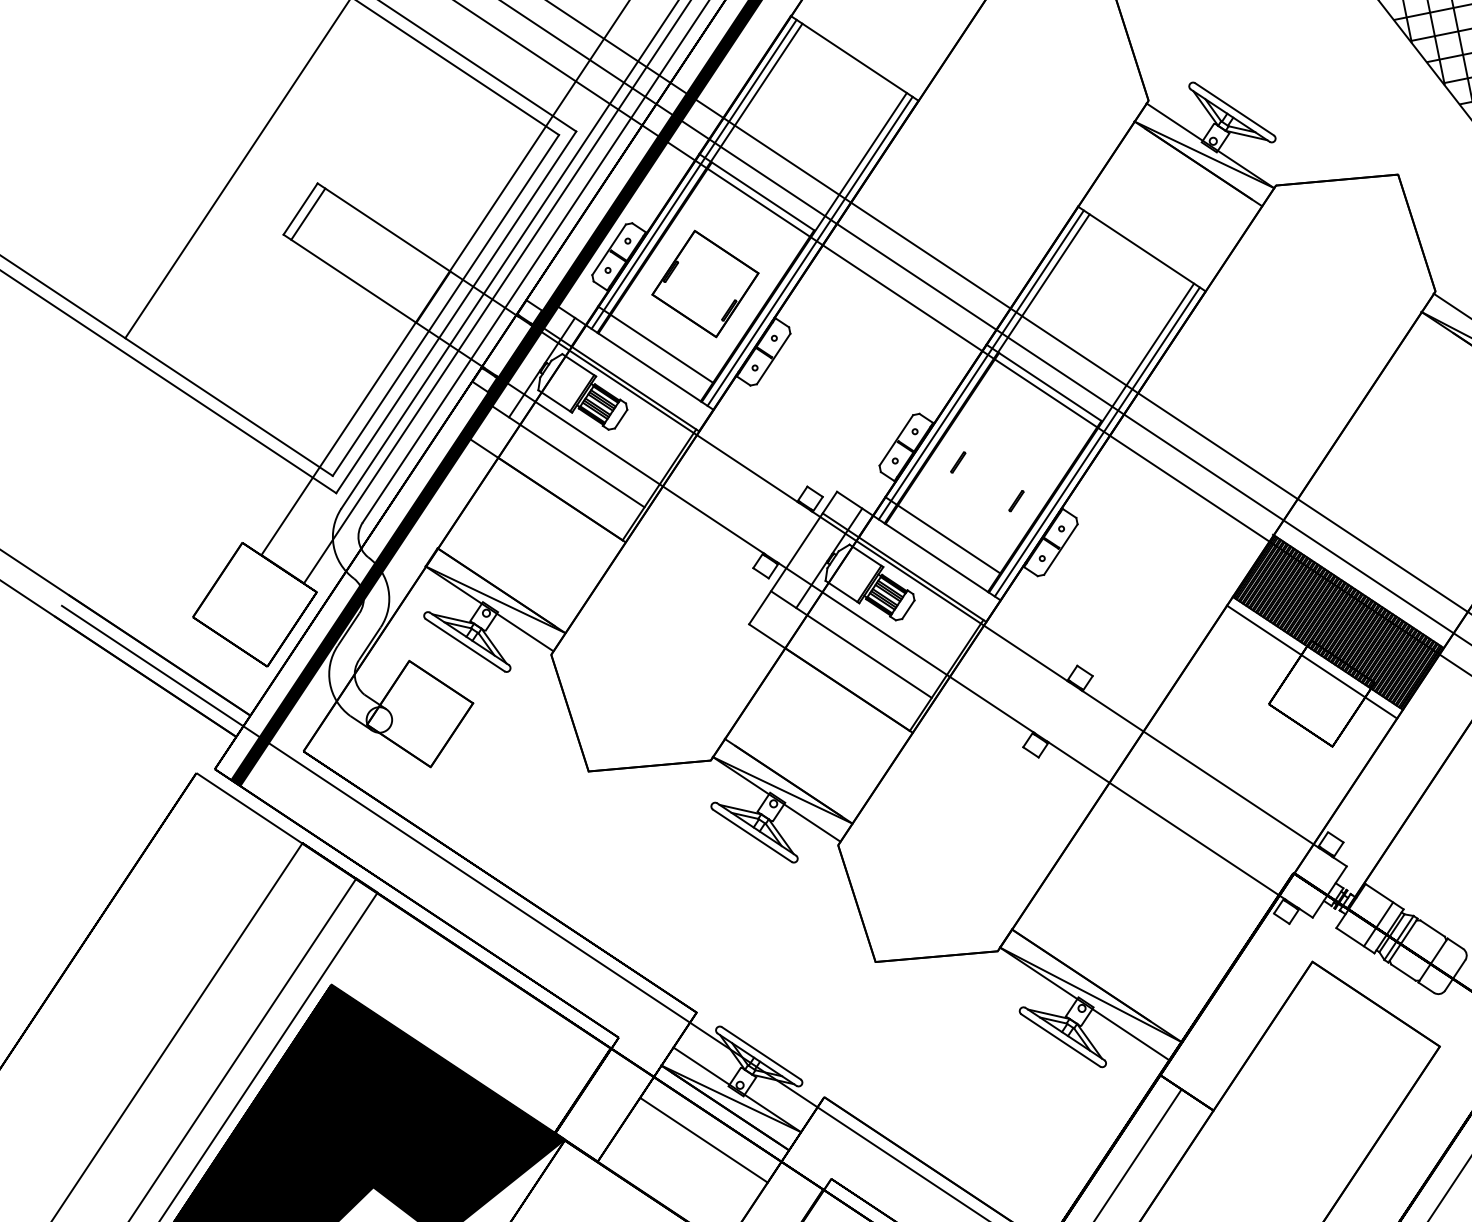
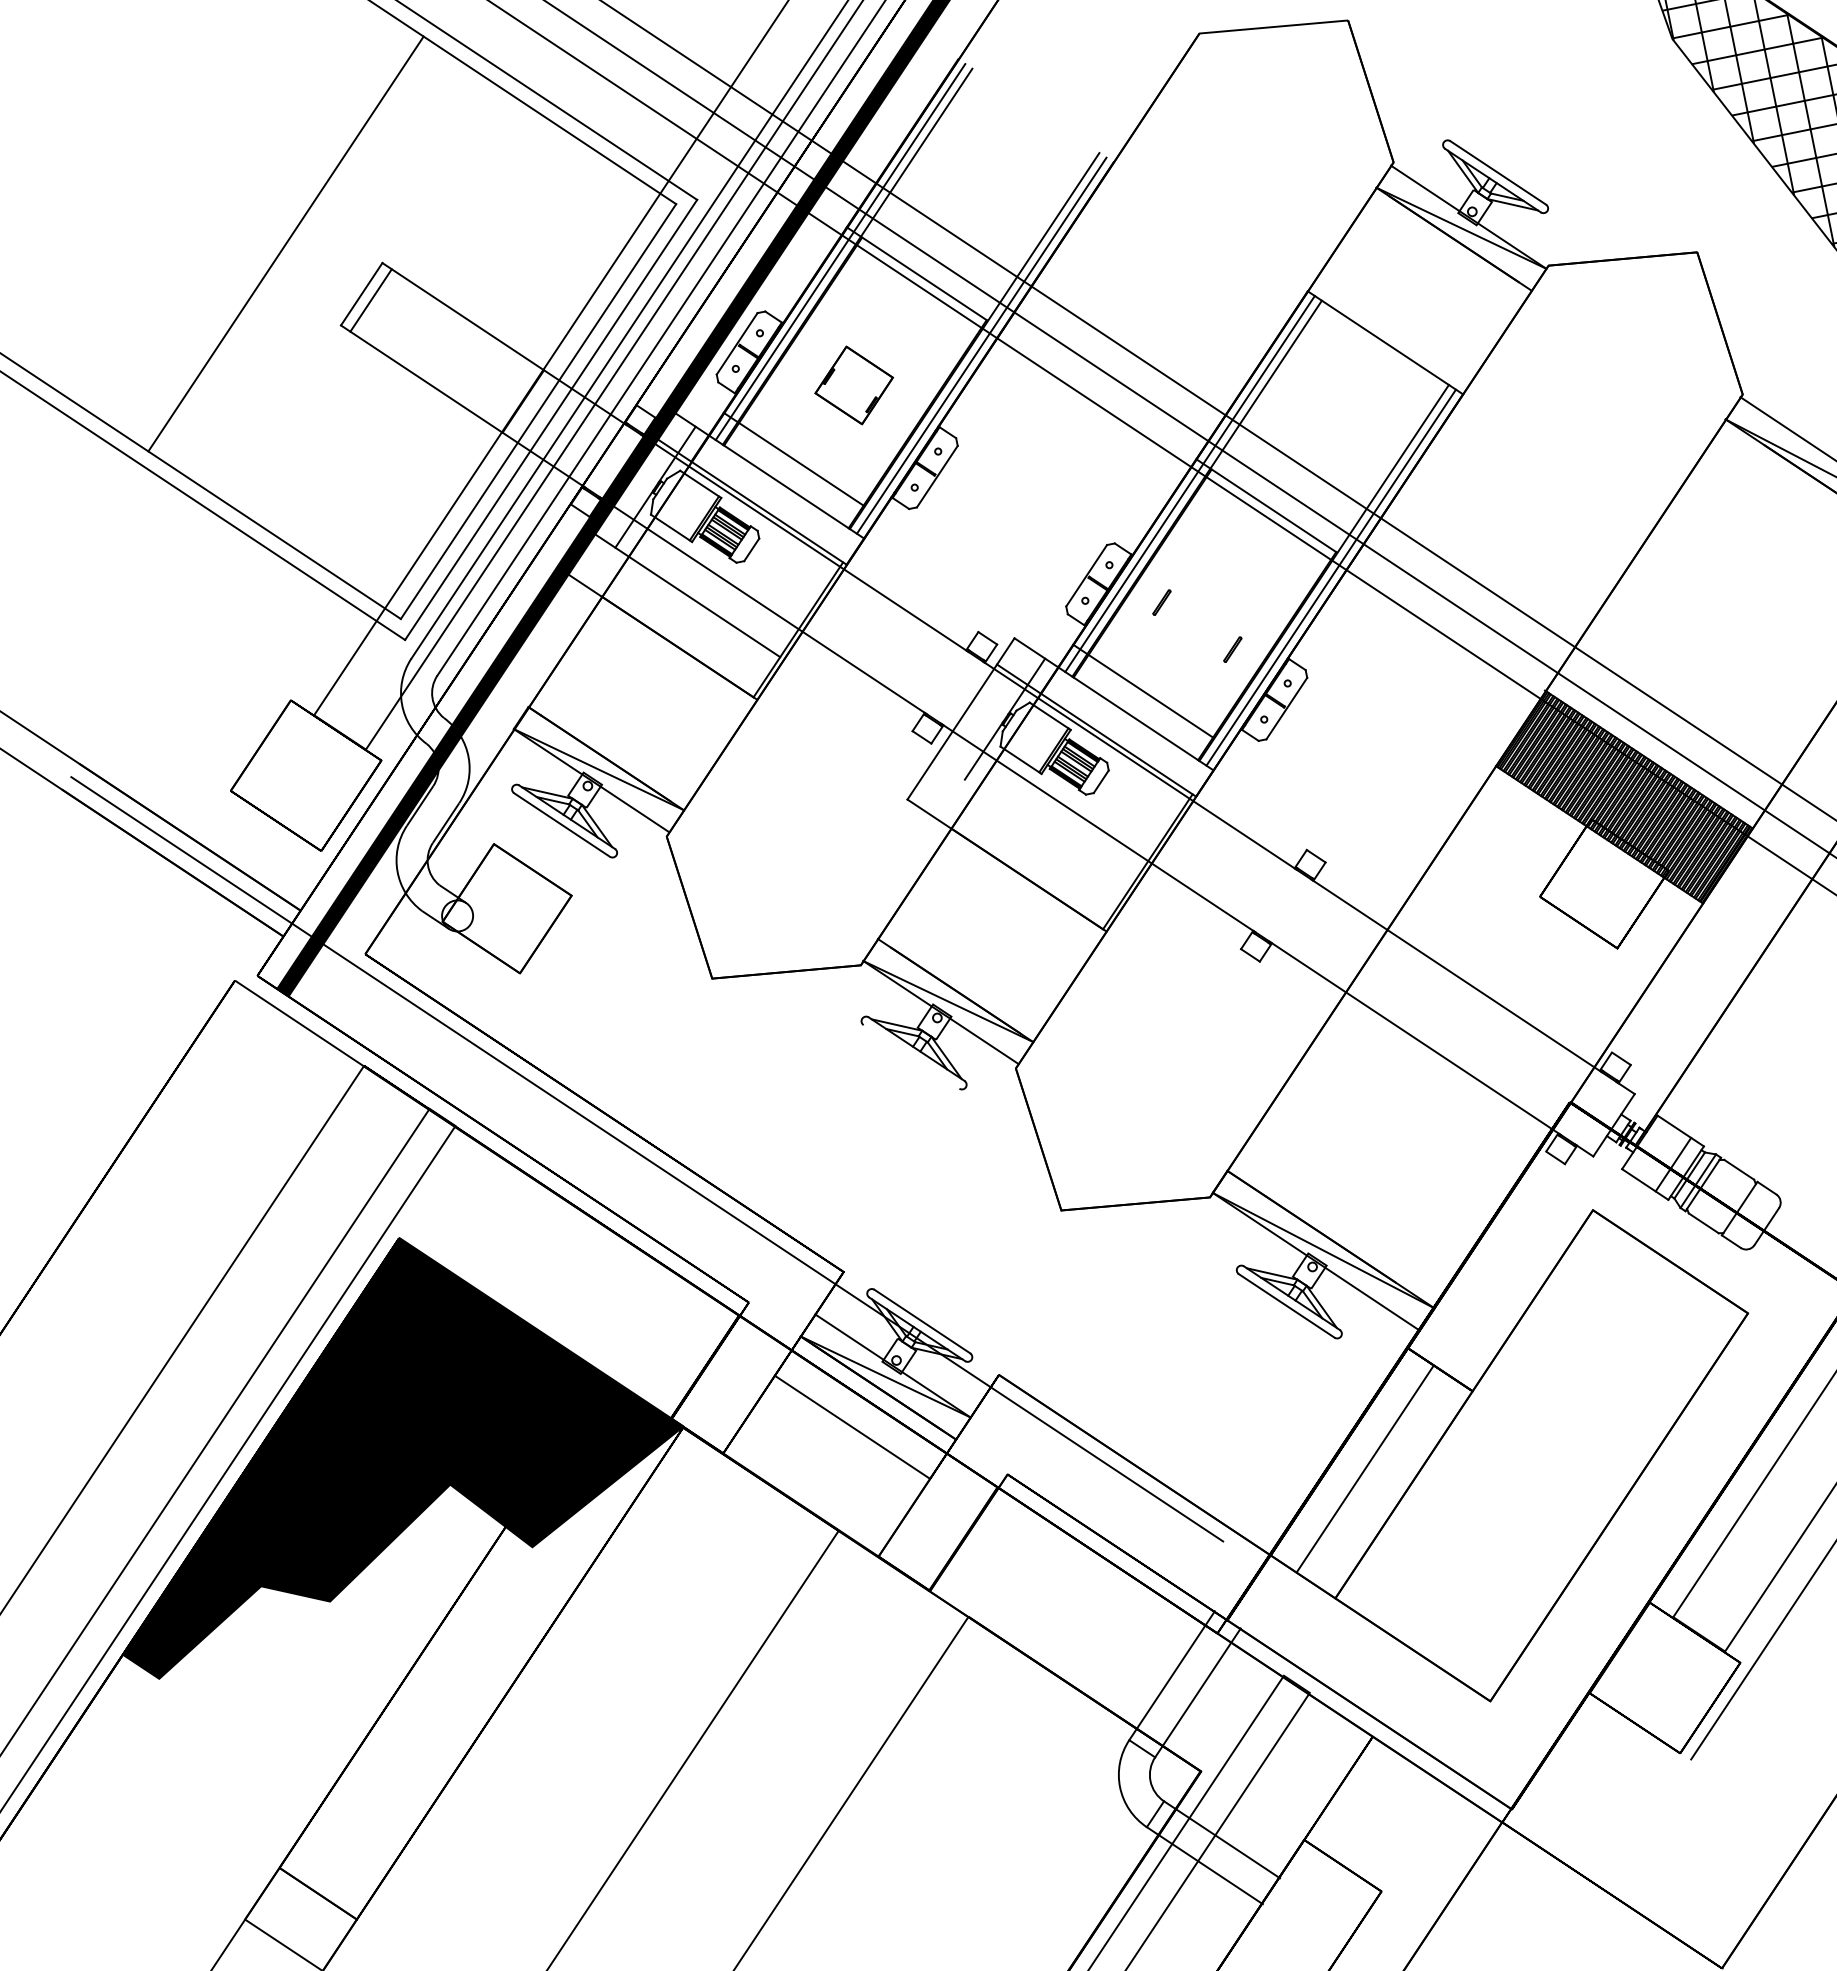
line: (854, 58) -> (1035, 110), removed
part: (704, 284) -> (853, 385), size x0.6
line: (851, 644) -> (1031, 824), removed
line: (1312, 662) -> (1592, 845), removed
line: (752, 835) -> (911, 1056), removed

